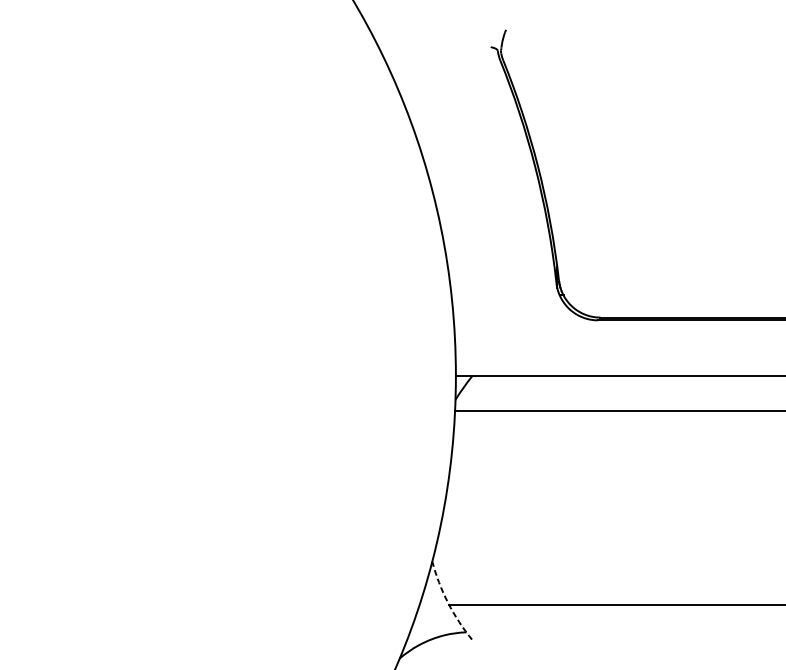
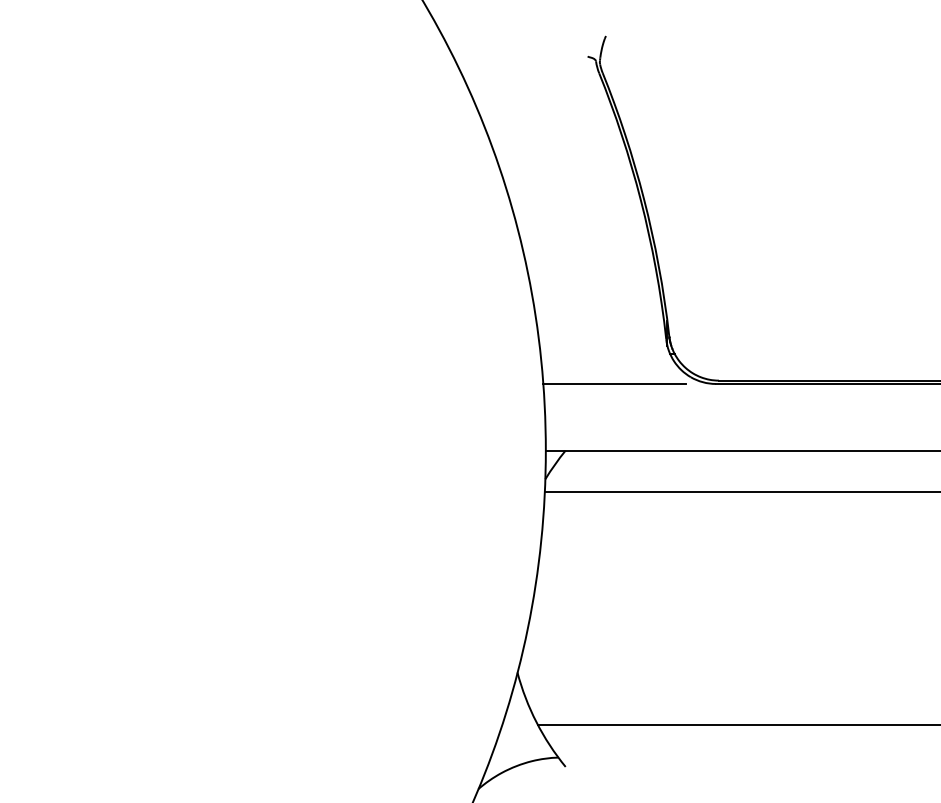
line: (513, 319) -> (614, 383), added
arc: (448, 603) -> (536, 722), dashed -> solid

